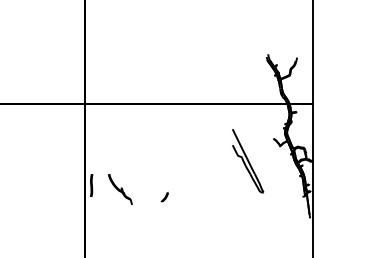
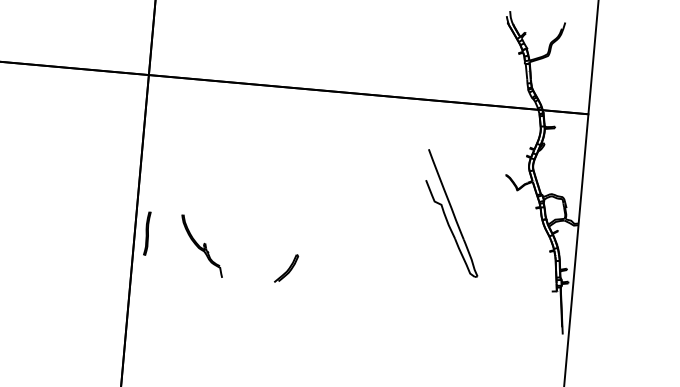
part: (164, 197) -> (285, 269), size x1.6

